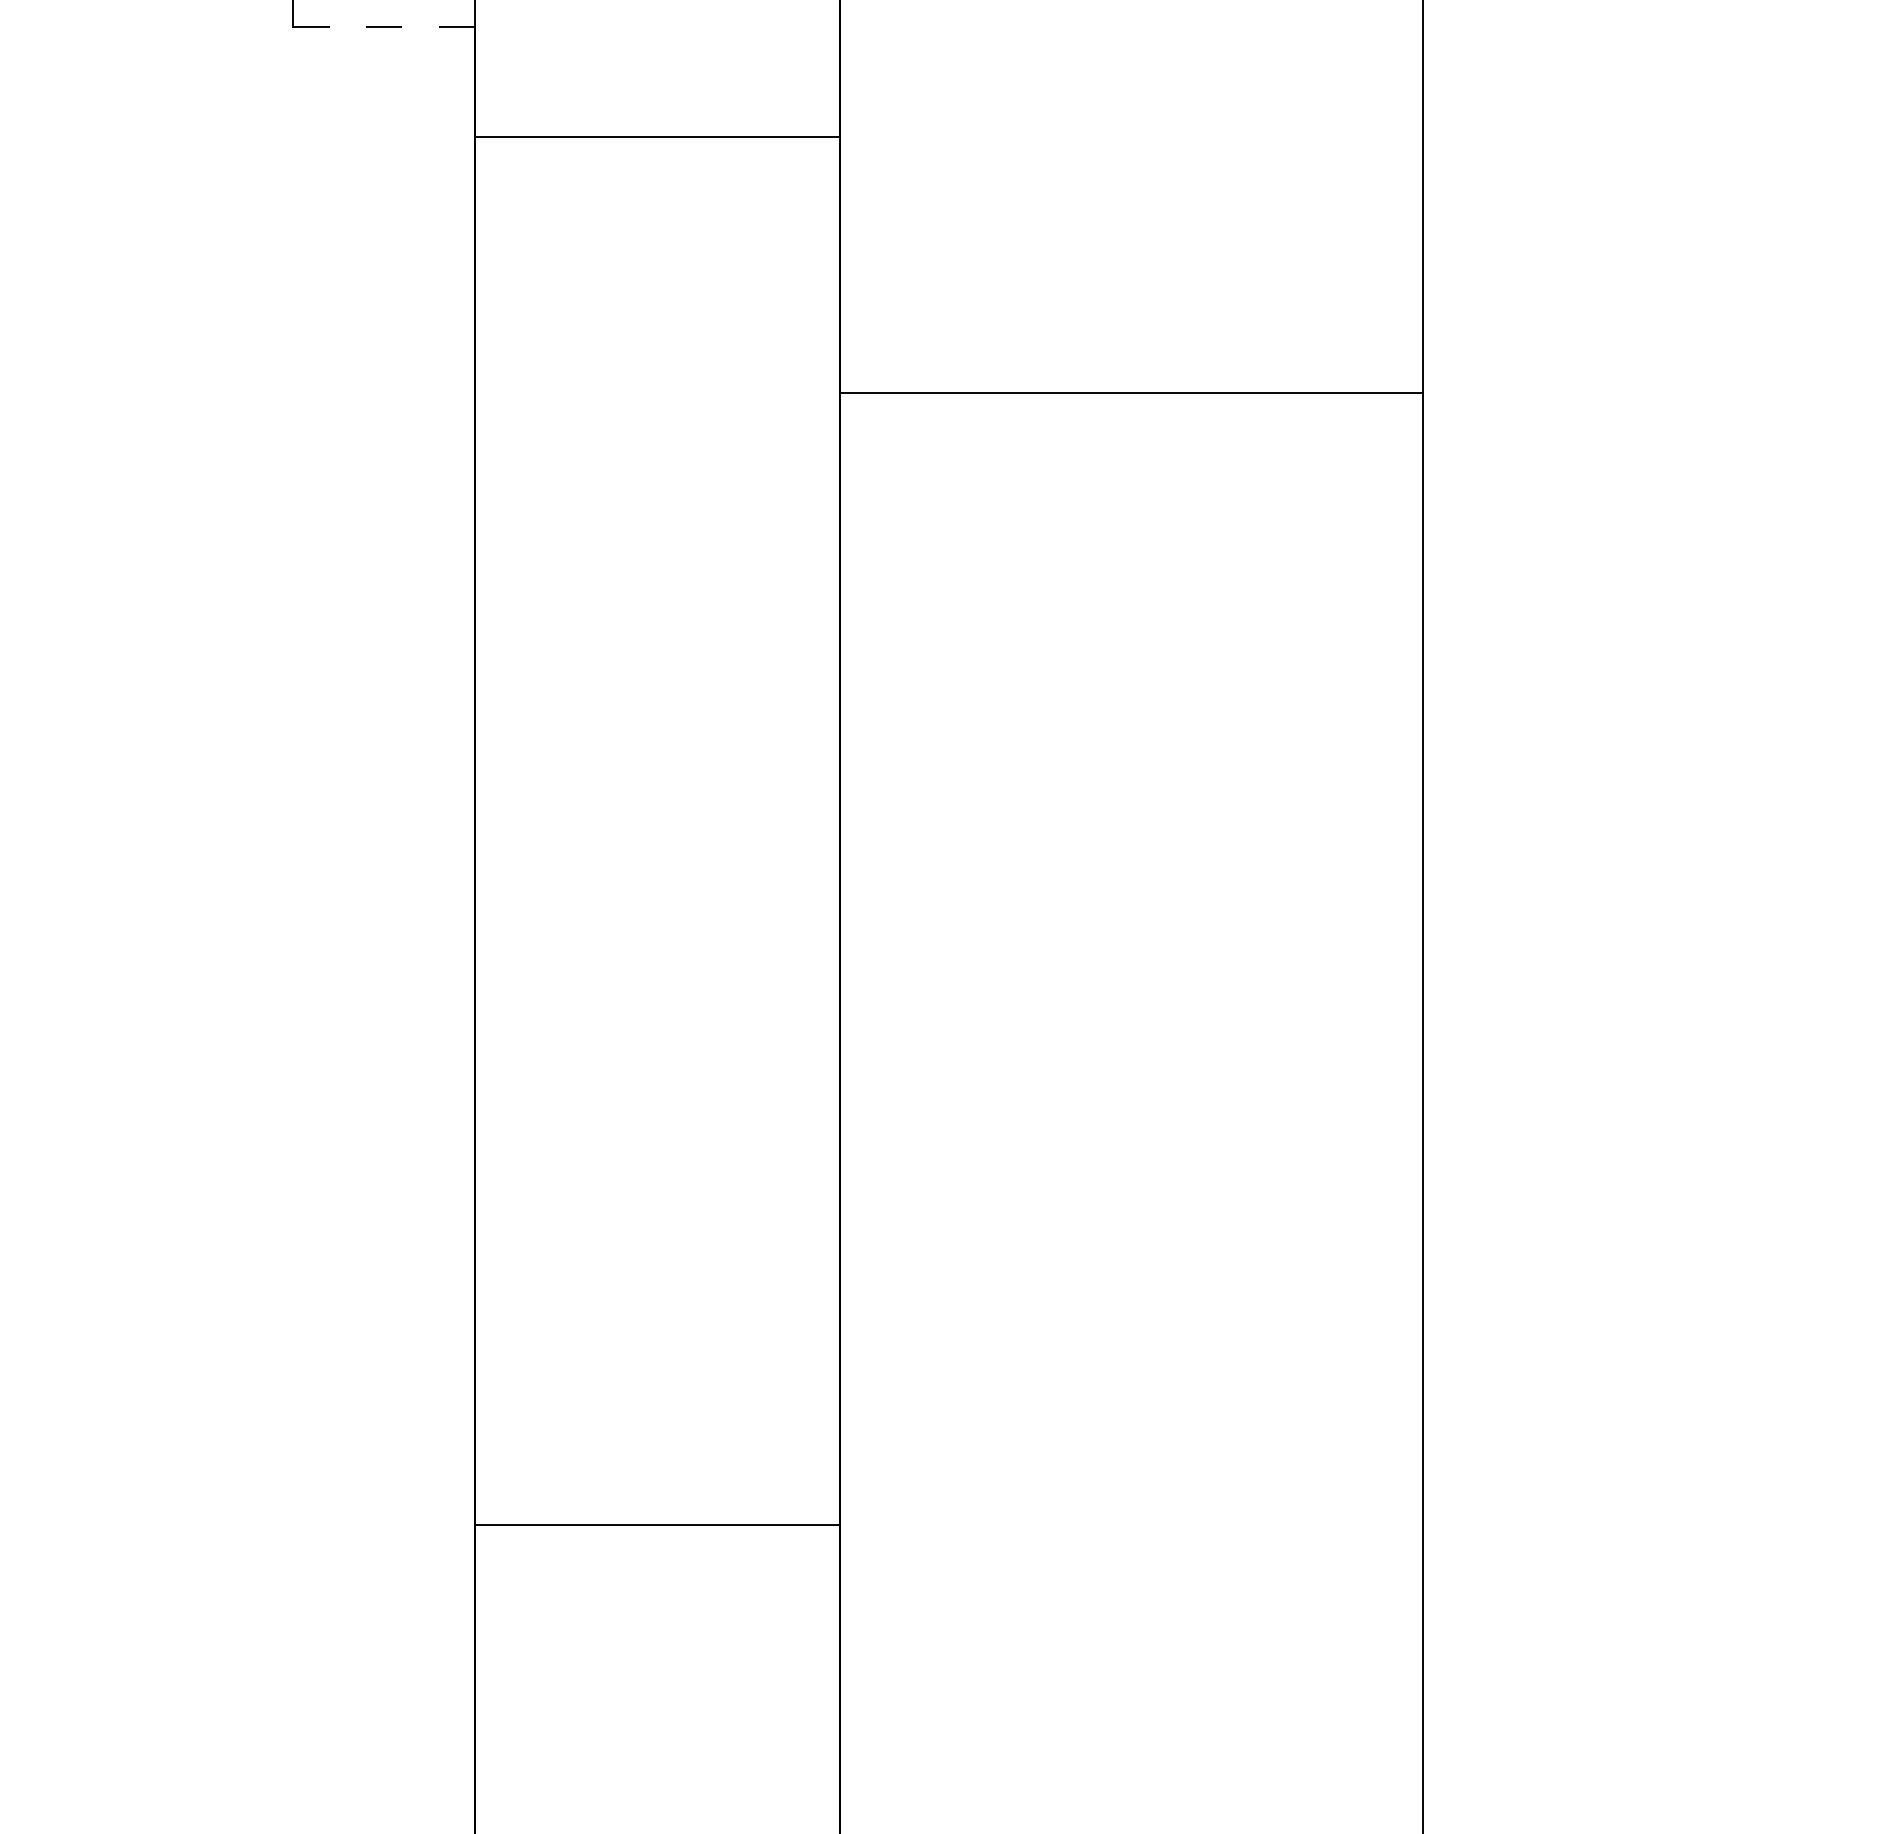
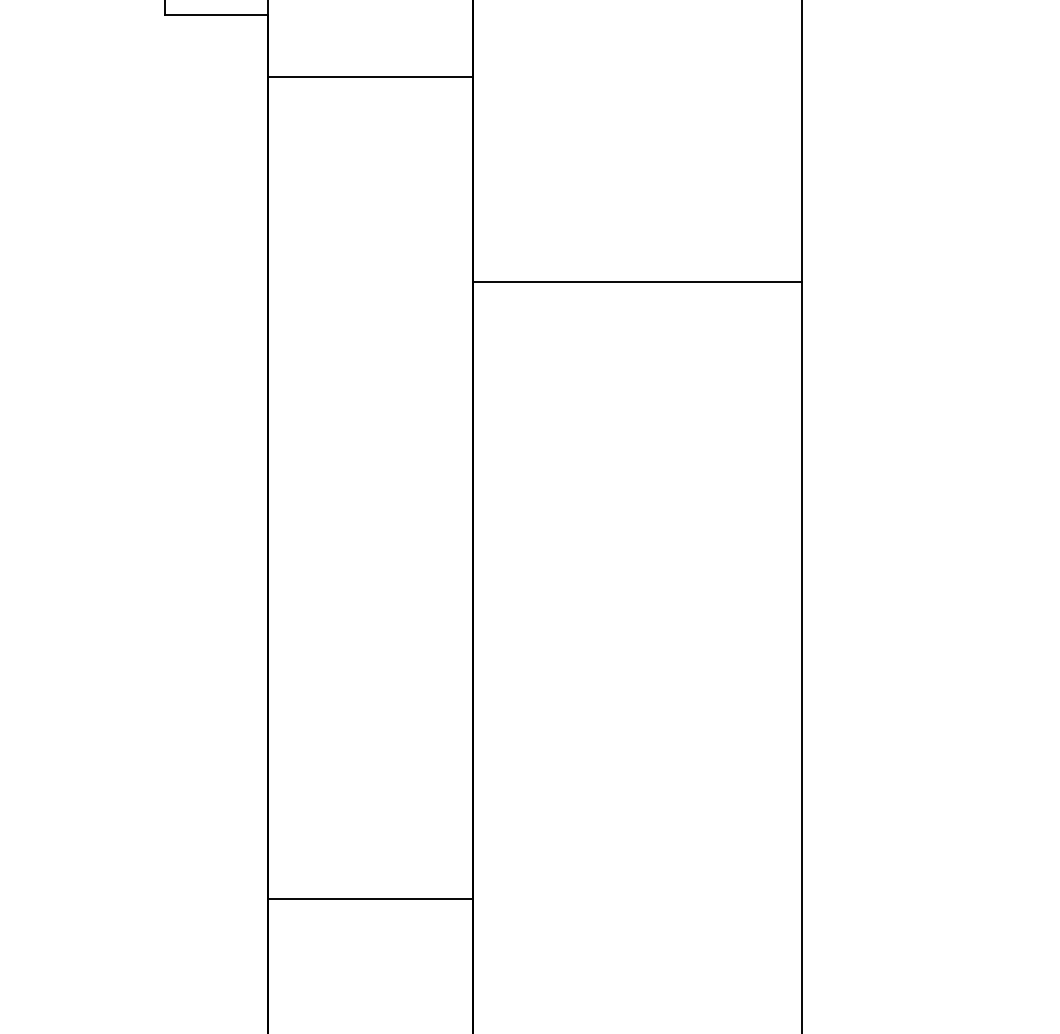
line: (385, 27) -> (217, 15), dashed -> solid
line: (1130, 392) -> (637, 282), moved
line: (657, 1526) -> (370, 899), moved

